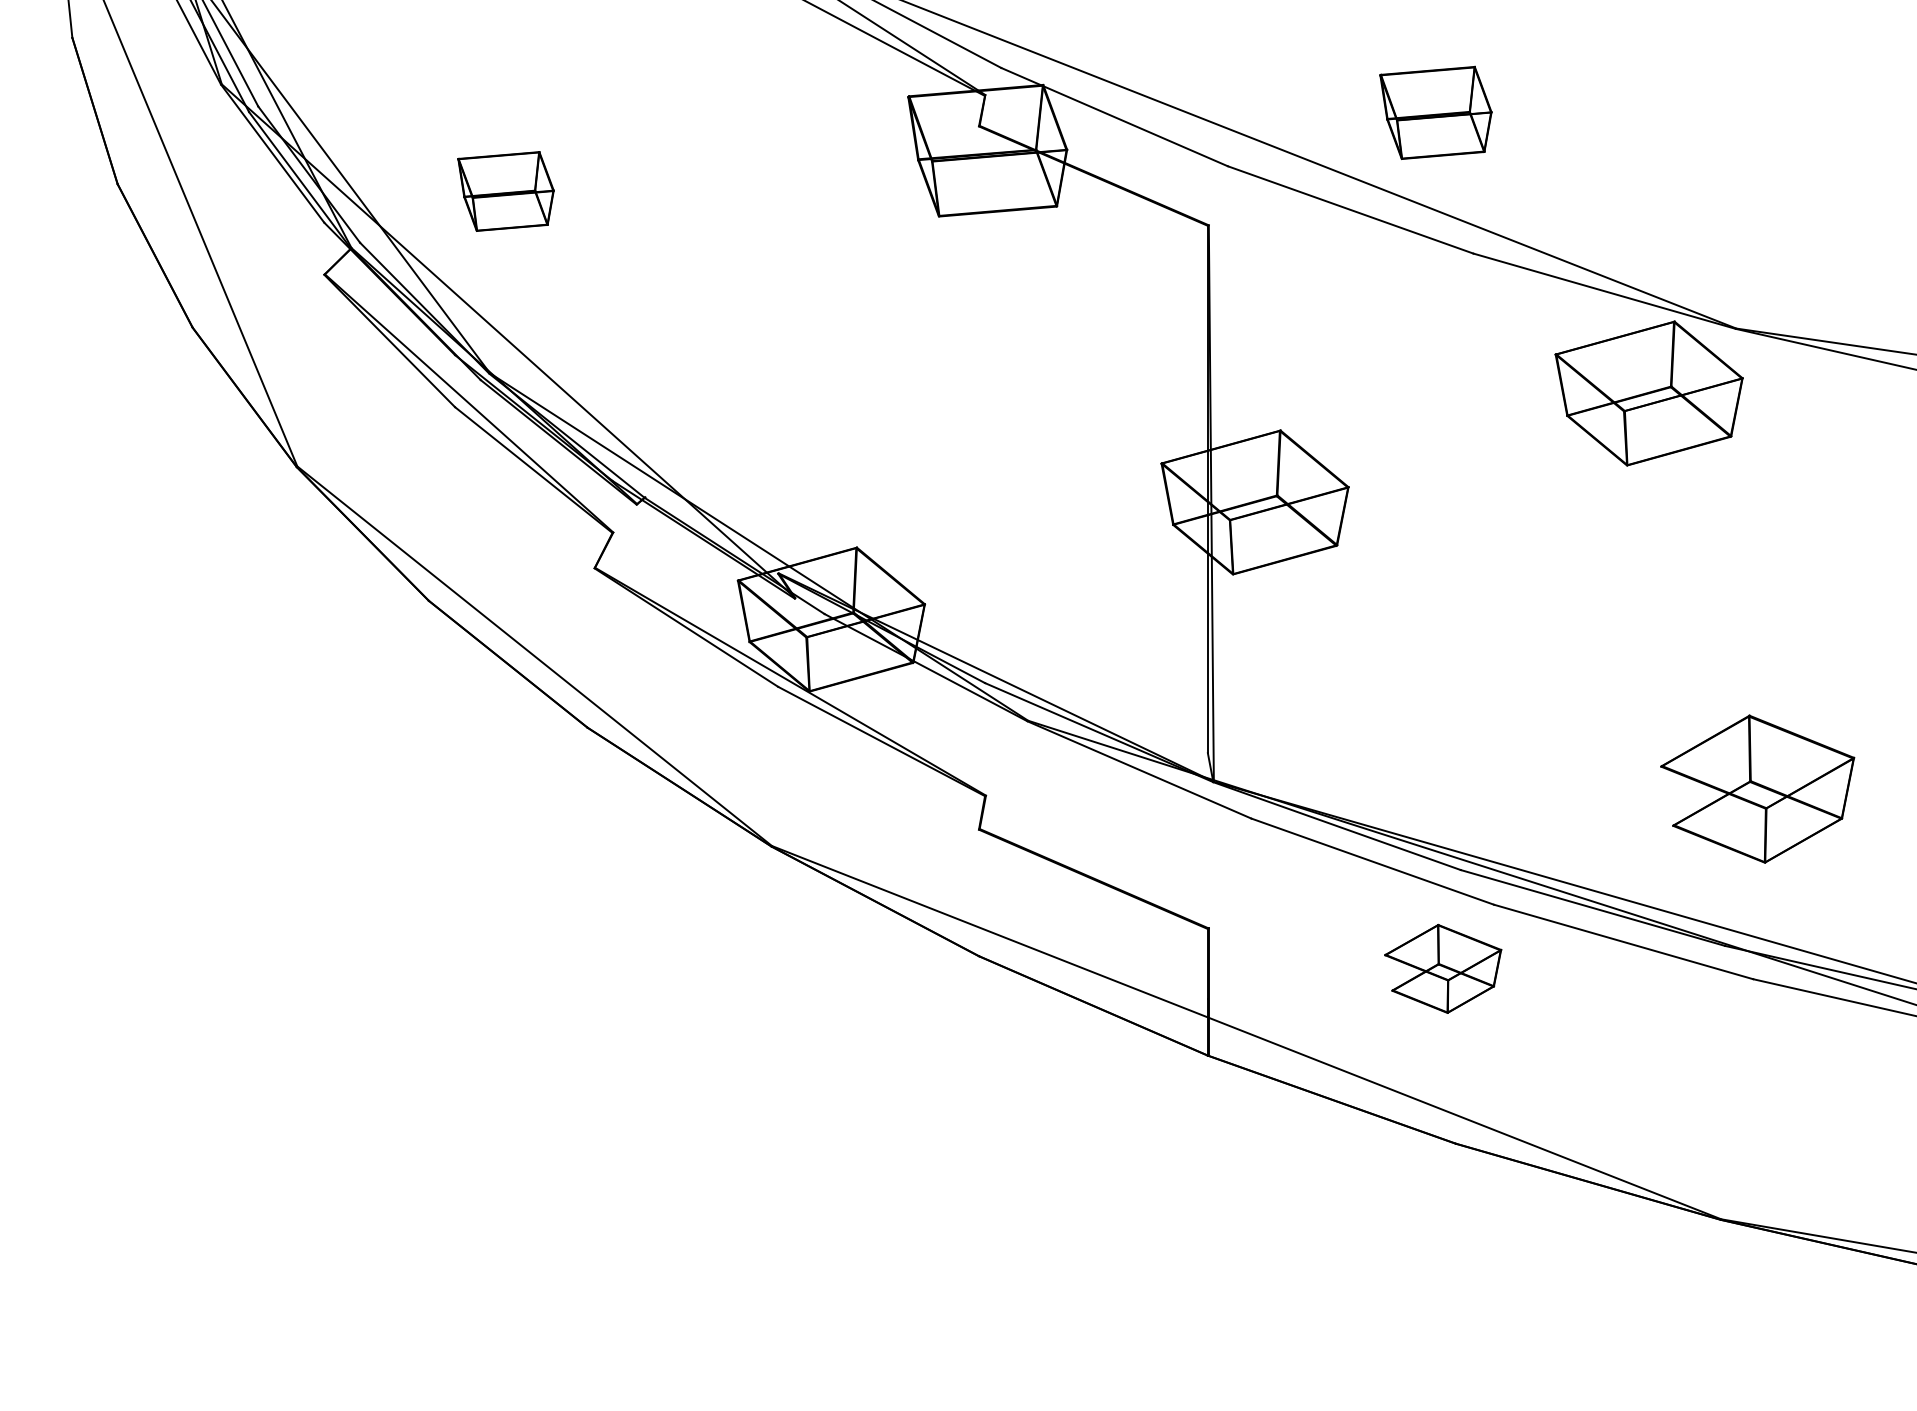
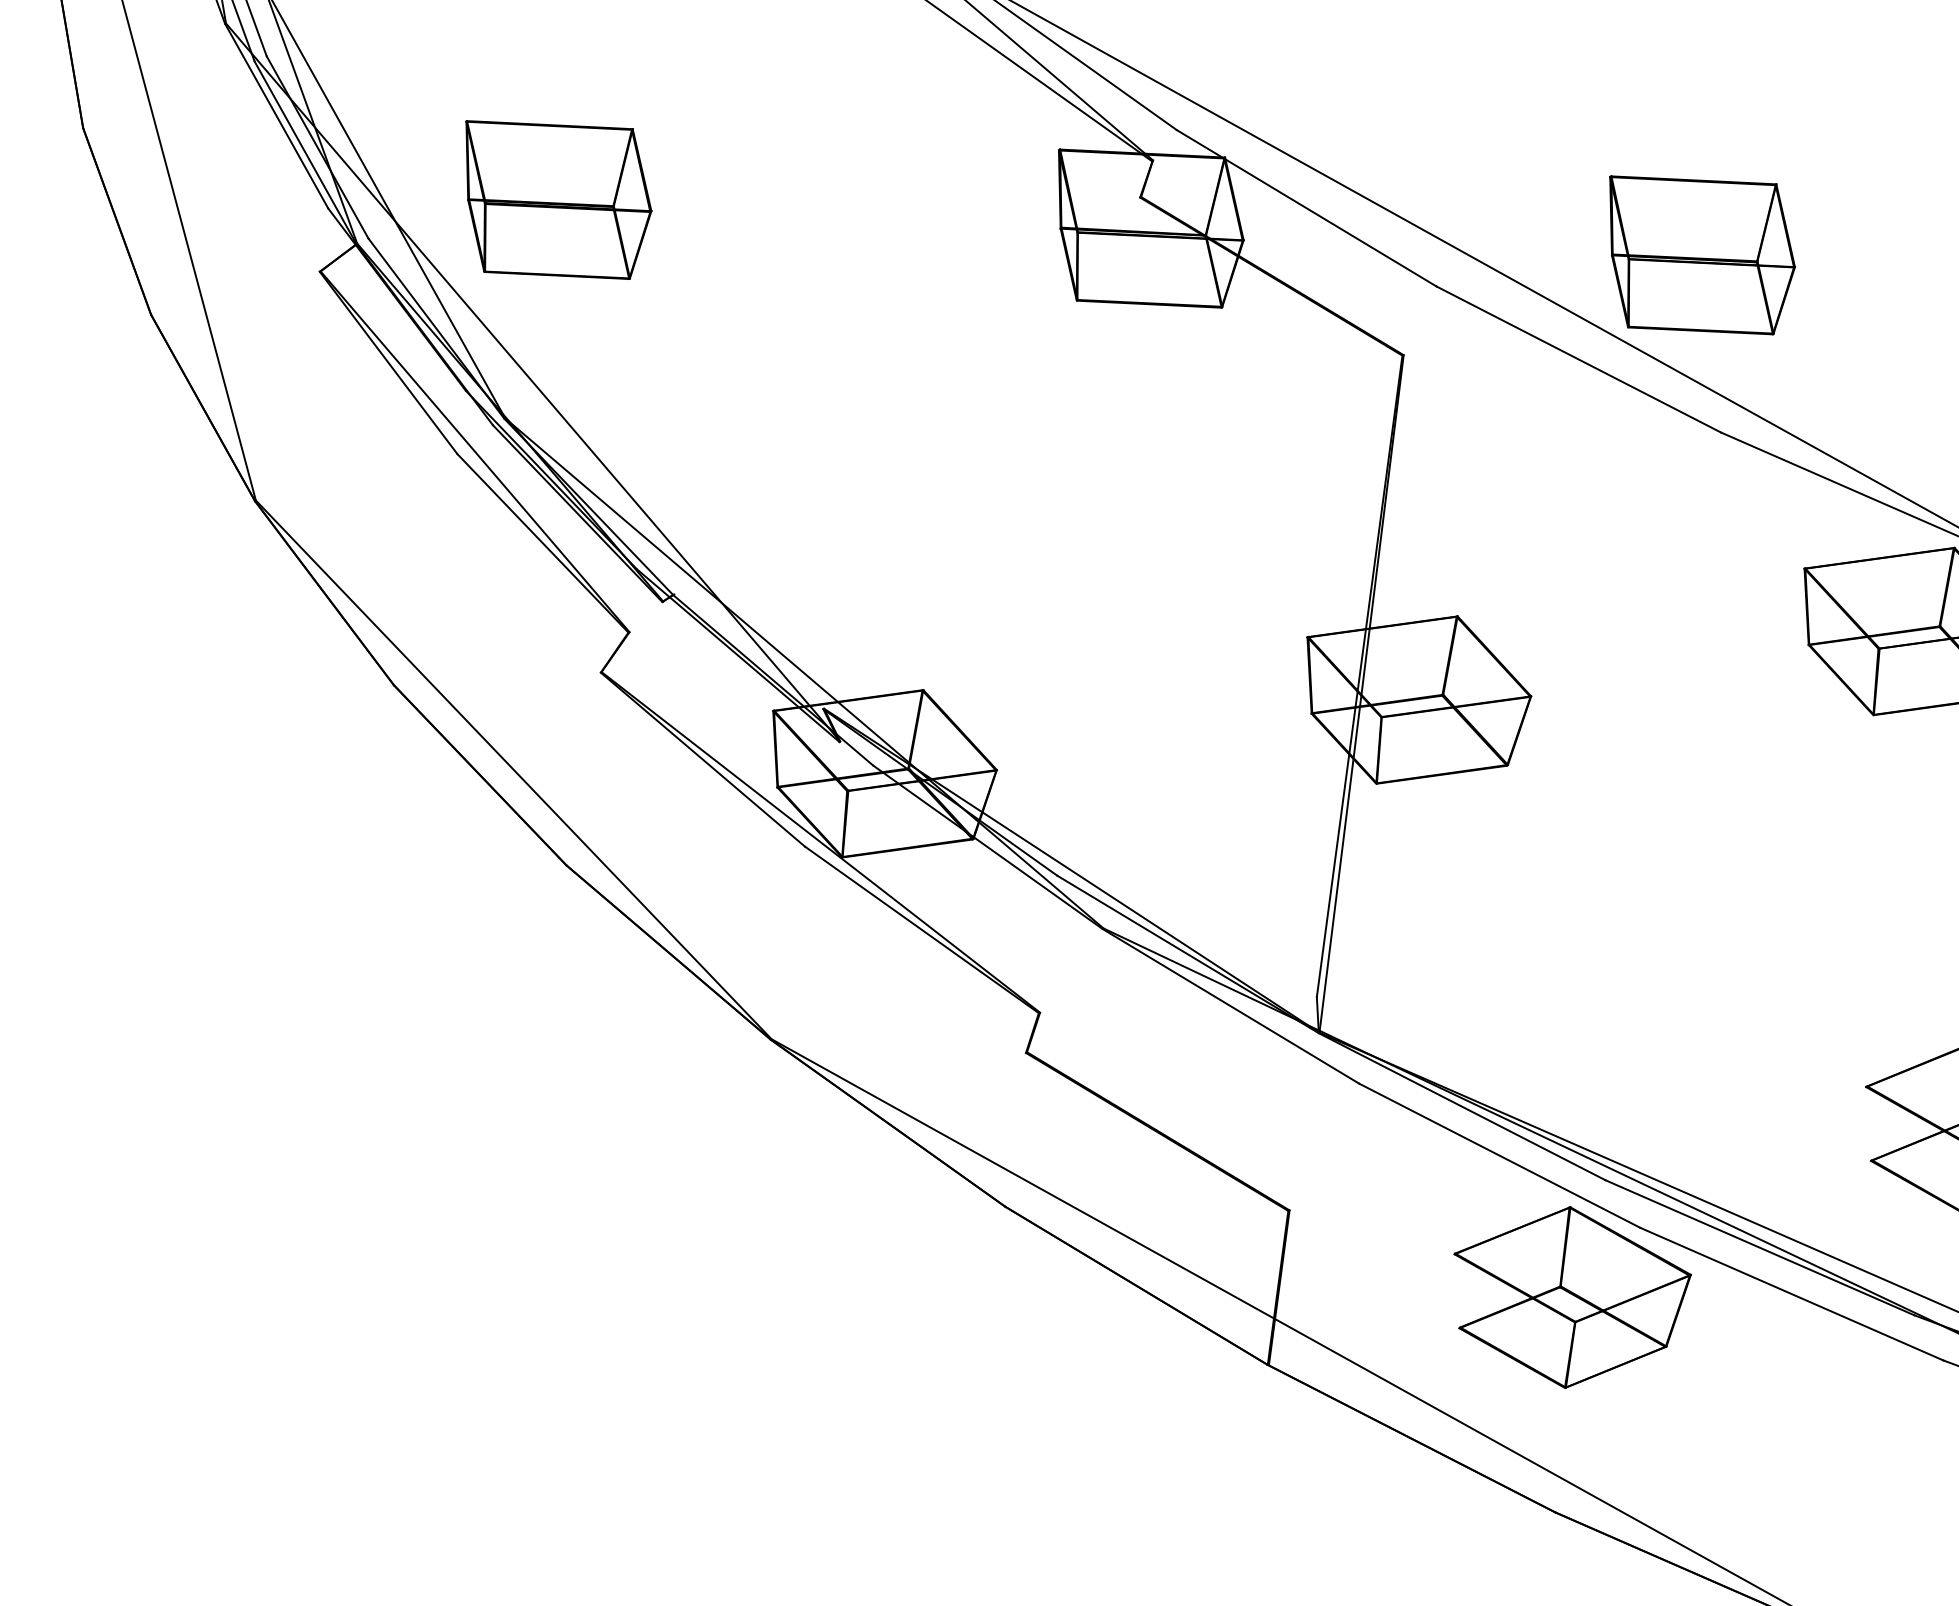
part: (1435, 112) -> (1697, 254), size x1.43
part: (505, 191) -> (553, 199), size x1.67
part: (1442, 968) -> (1567, 1297), size x1.67

